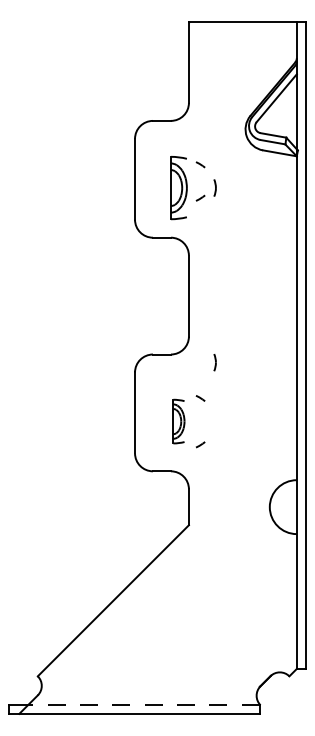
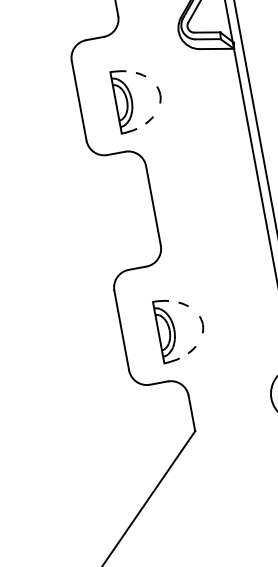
part: (200, 197) -> (149, 119), moved
line: (215, 362) -> (202, 324), moved
part: (178, 421) -> (166, 331), size x1.43

